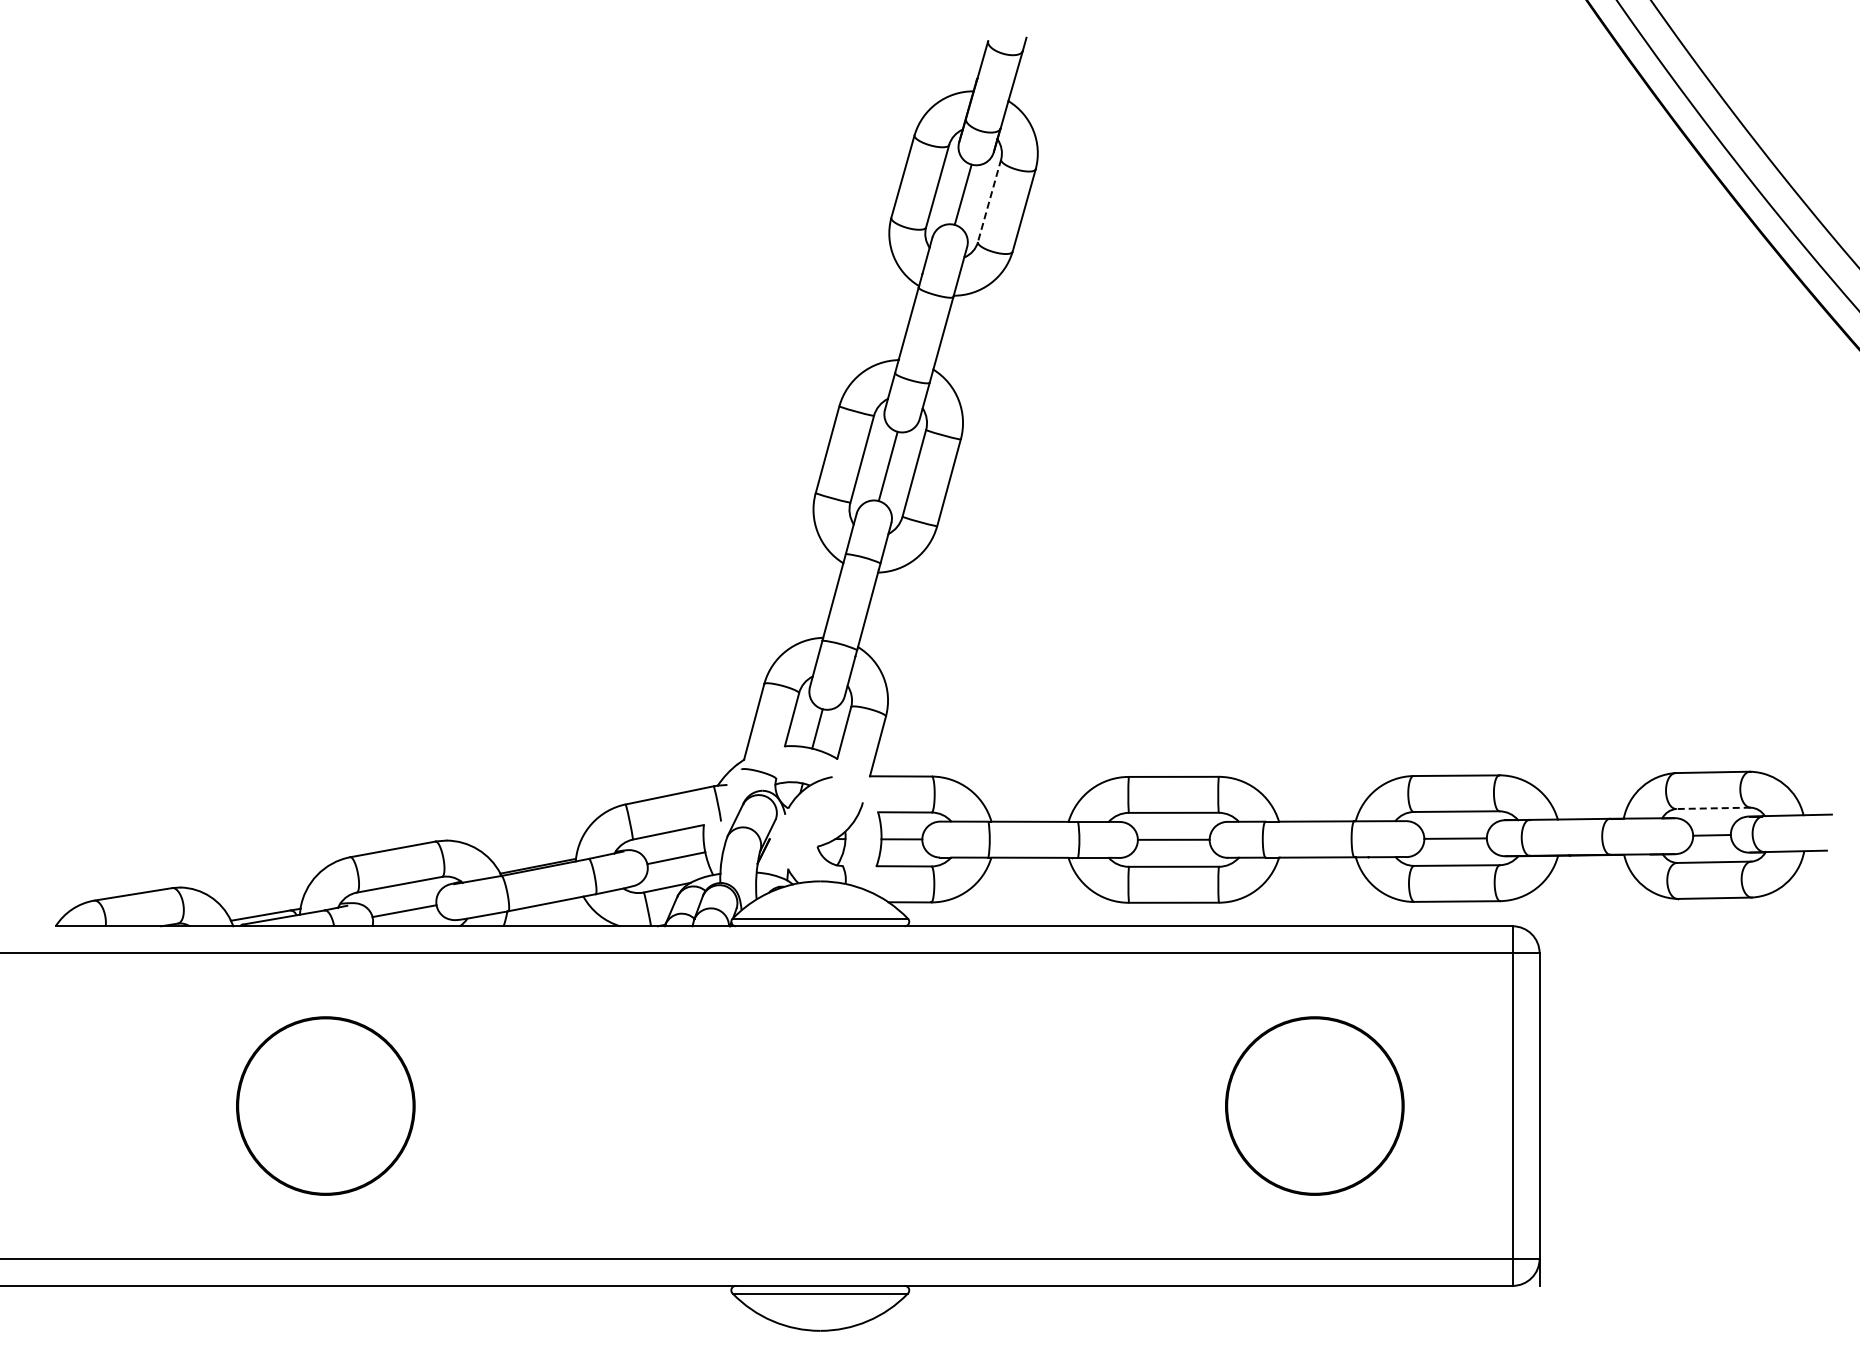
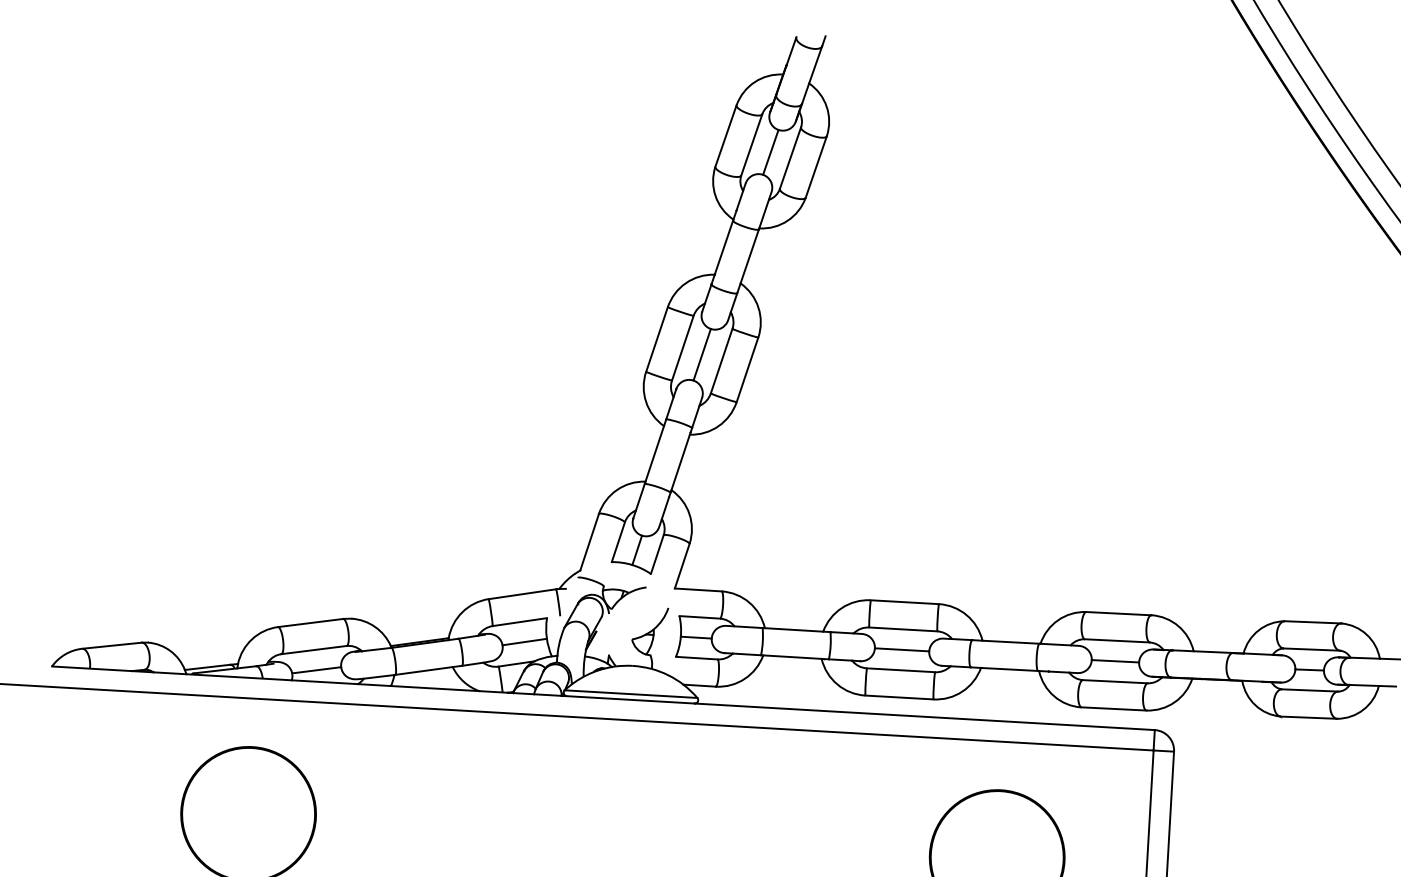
line: (989, 200) -> (790, 157), dashed -> solid
line: (1713, 808) -> (1311, 649), dashed -> solid

